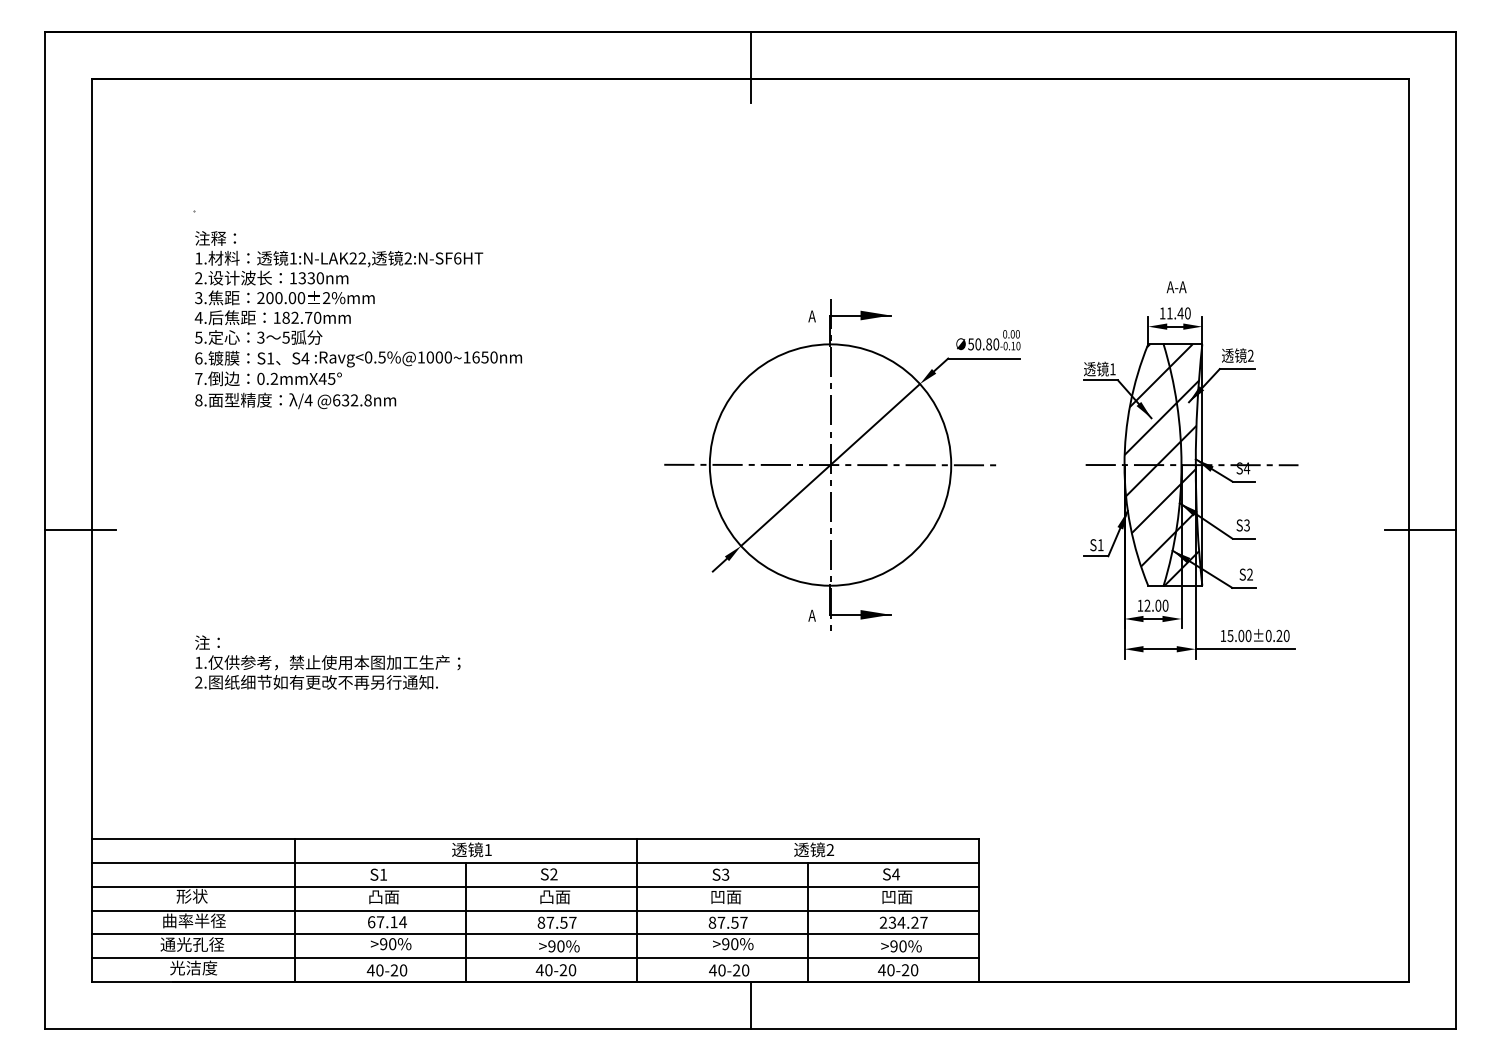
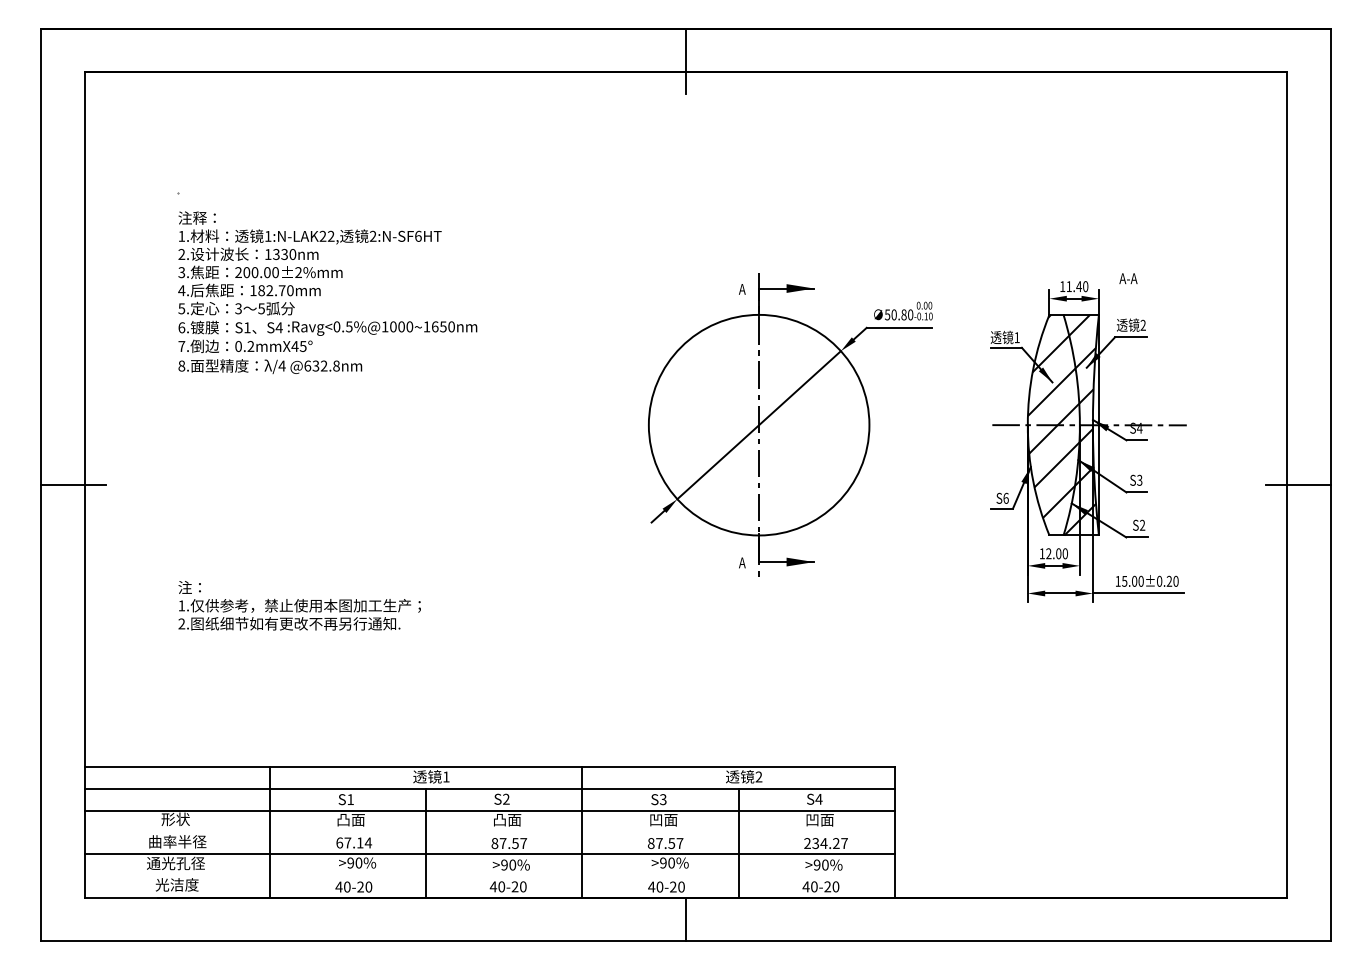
text: (1176, 287) -> (1128, 278), moved
line: (830, 464) -> (759, 424), removed
text: (1100, 544) -> (1005, 497), S1 -> S6
line: (535, 910) -> (489, 832), removed
line: (535, 957) -> (489, 875), removed

